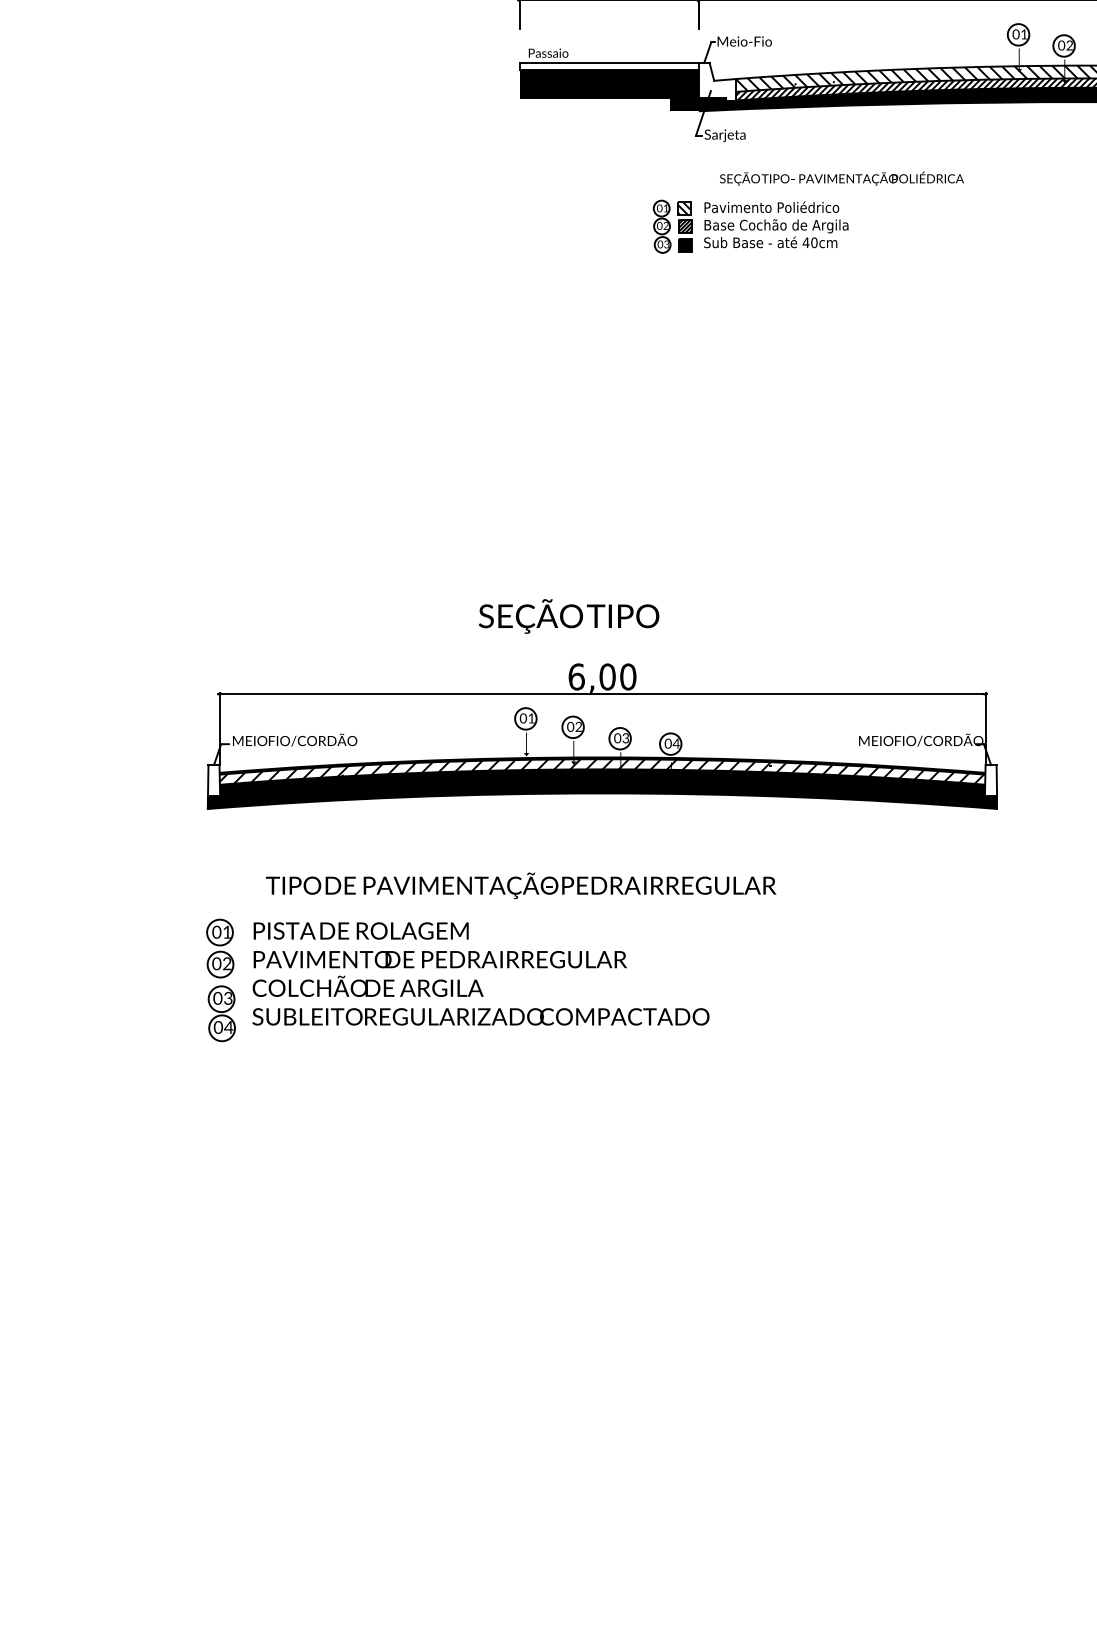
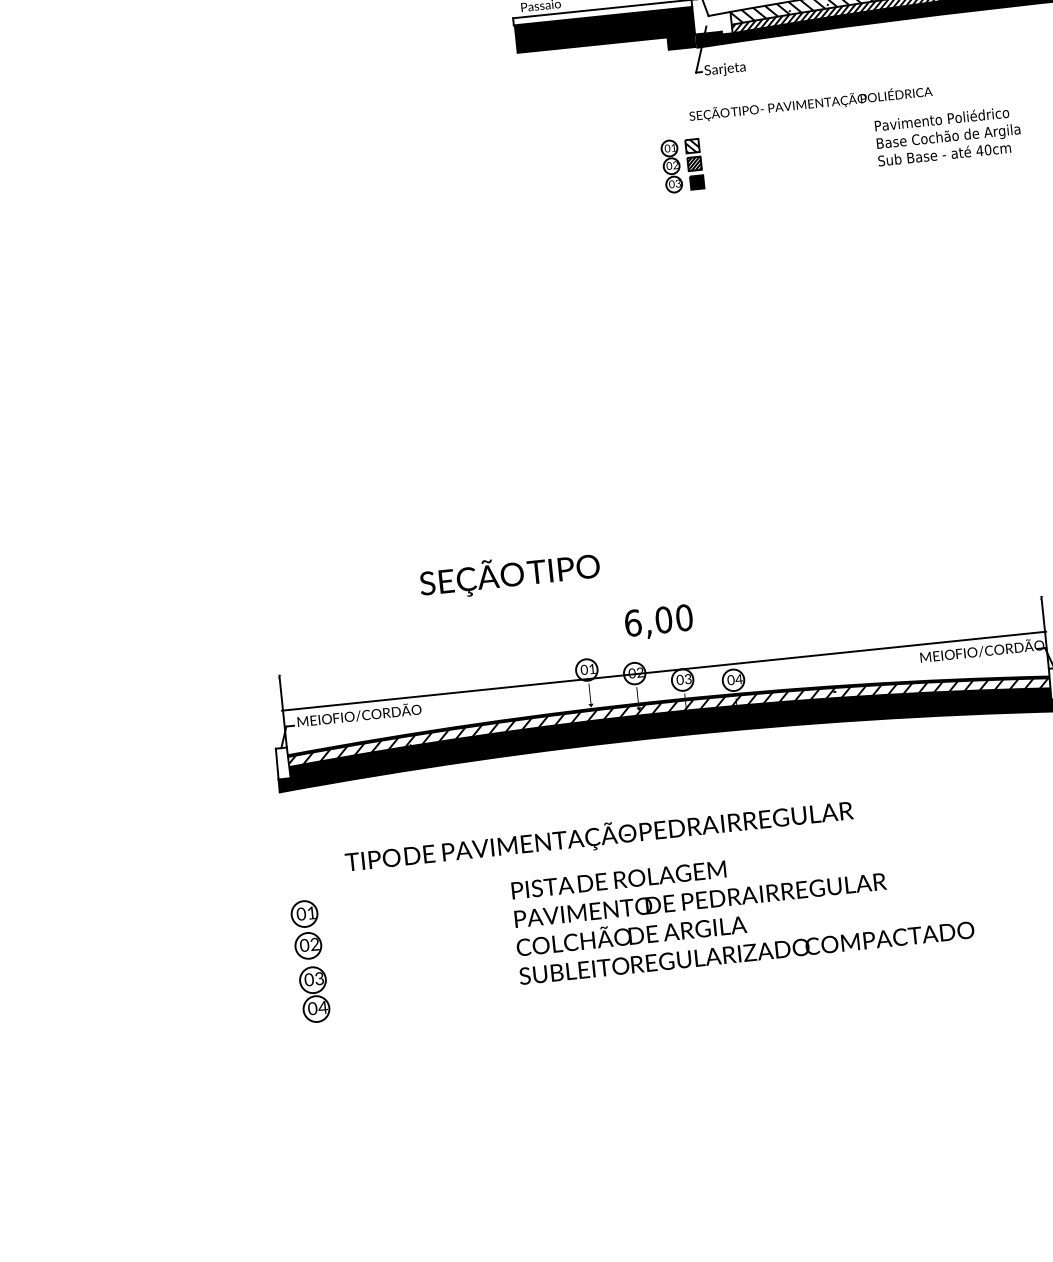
text: (841, 178) -> (810, 103), moved
text: (776, 224) -> (948, 135), moved
text: (569, 616) -> (510, 575), moved
line: (602, 693) -> (663, 670), moved
text: (480, 973) -> (741, 910), moved

